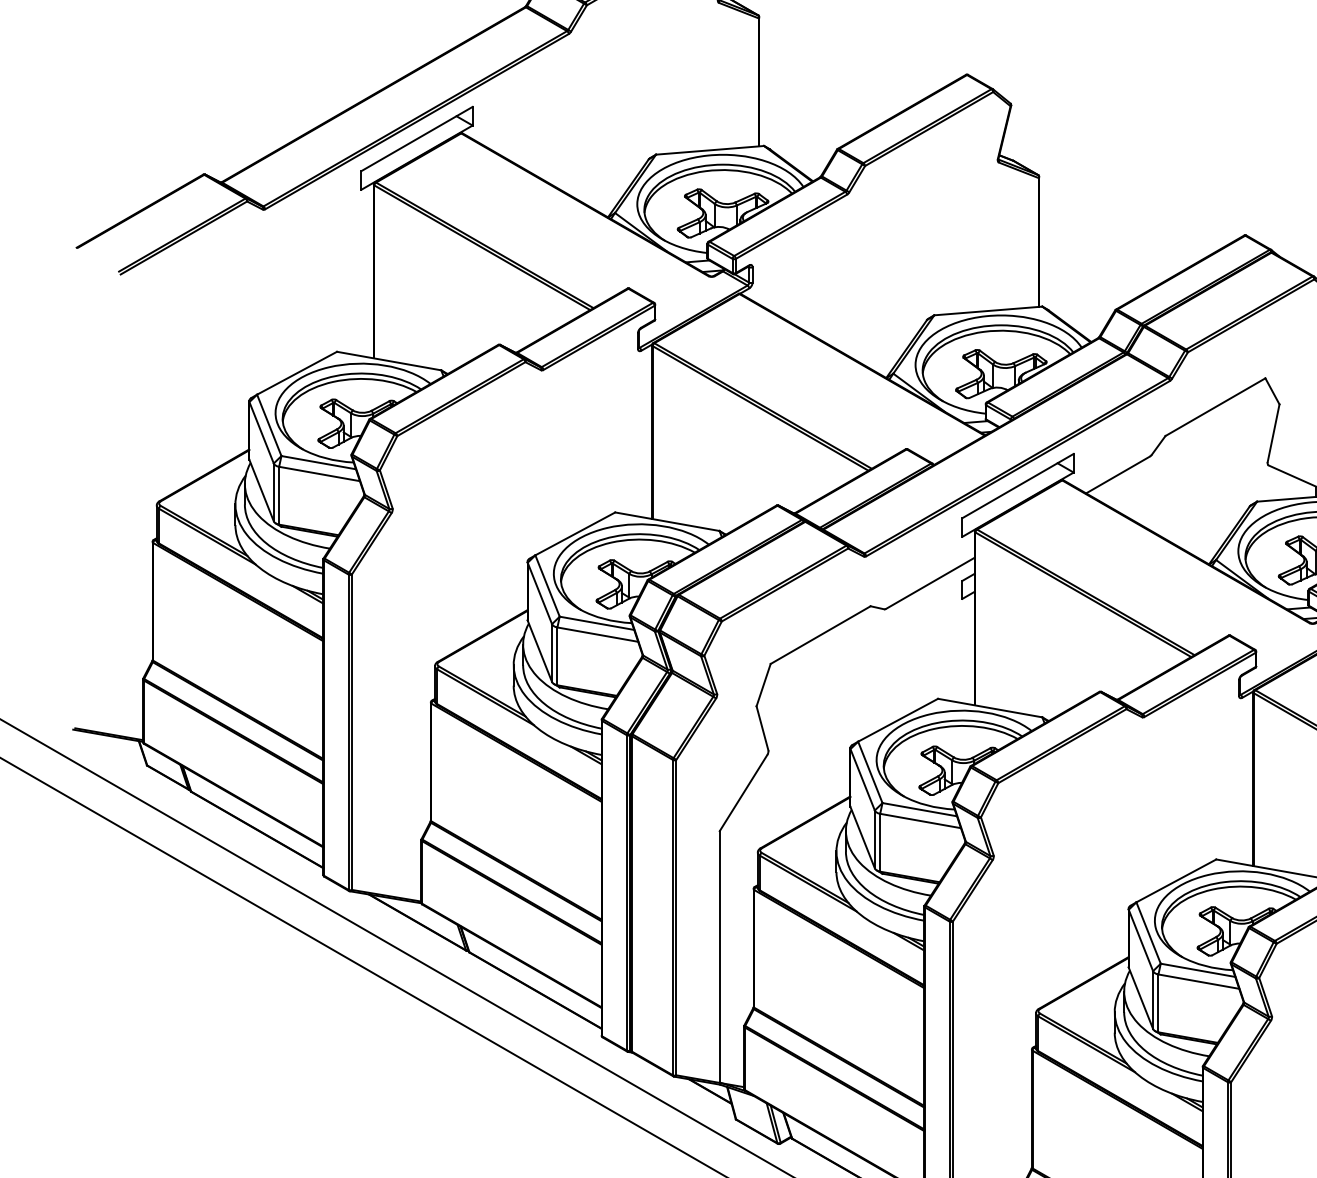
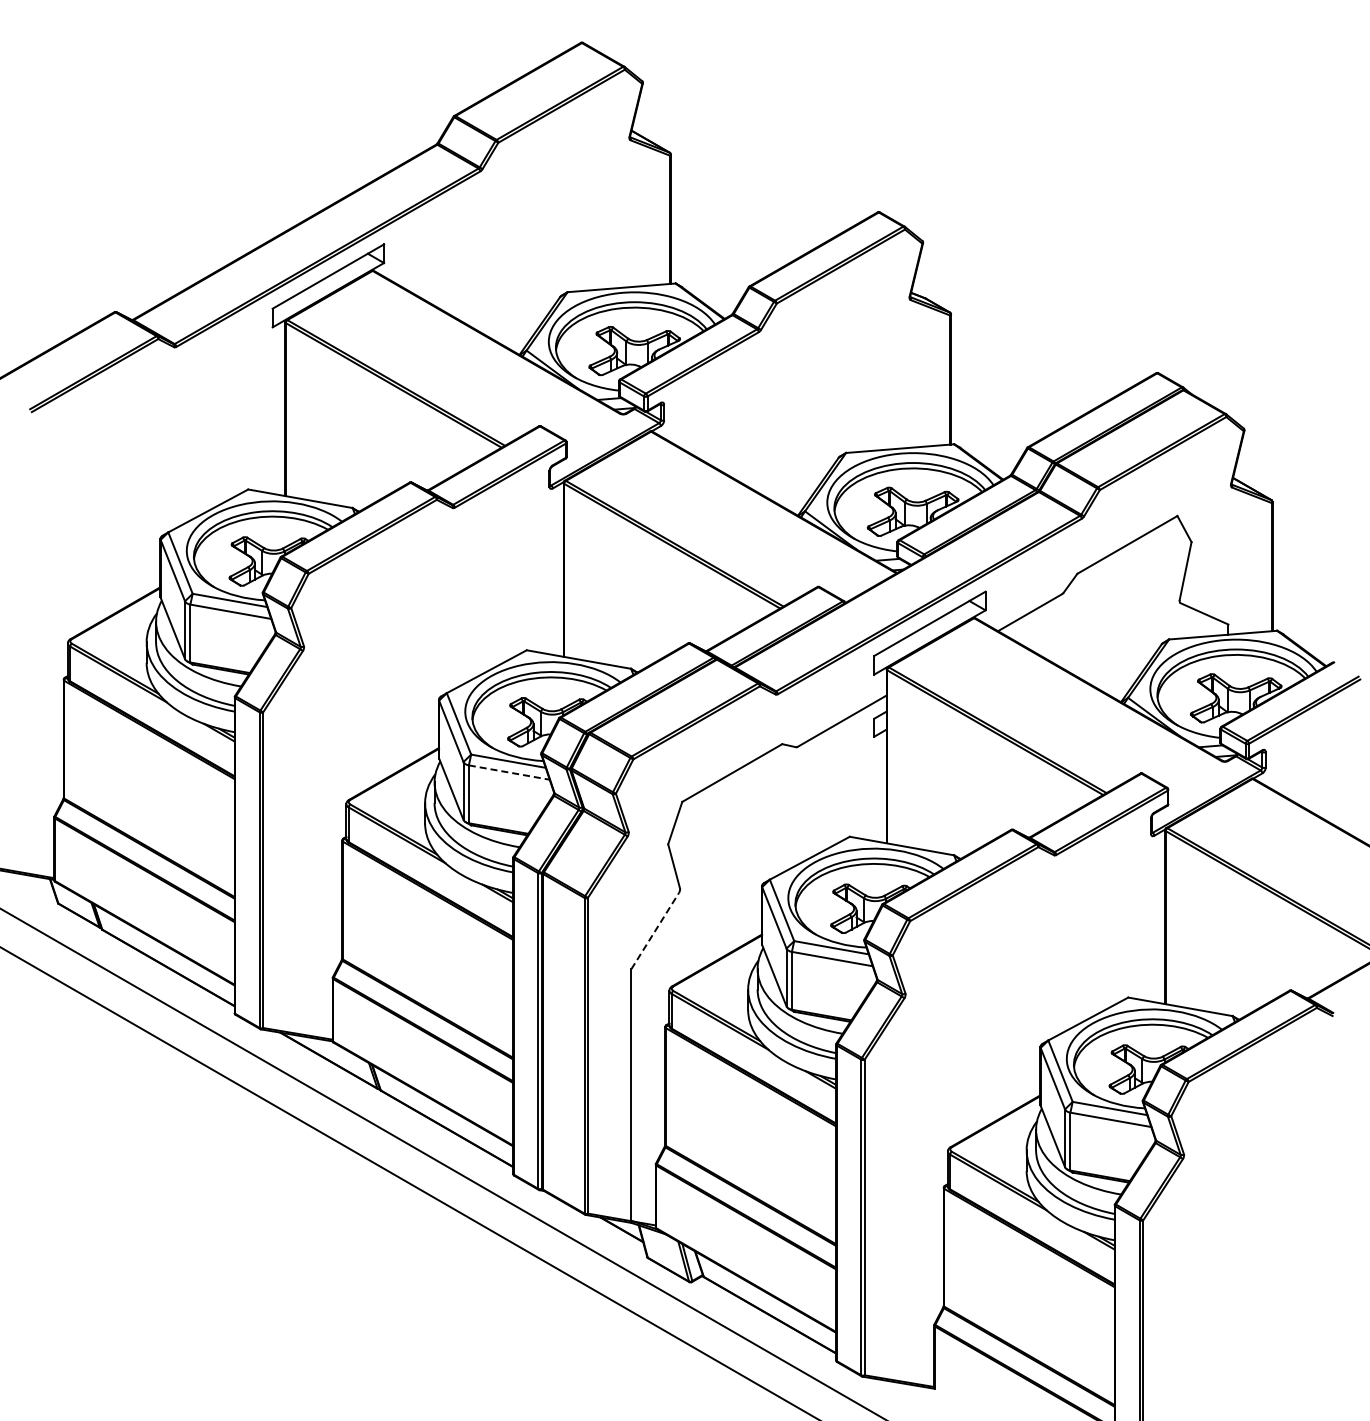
line: (598, 634) -> (509, 772), solid -> dashed
line: (743, 793) -> (655, 931), solid -> dashed

